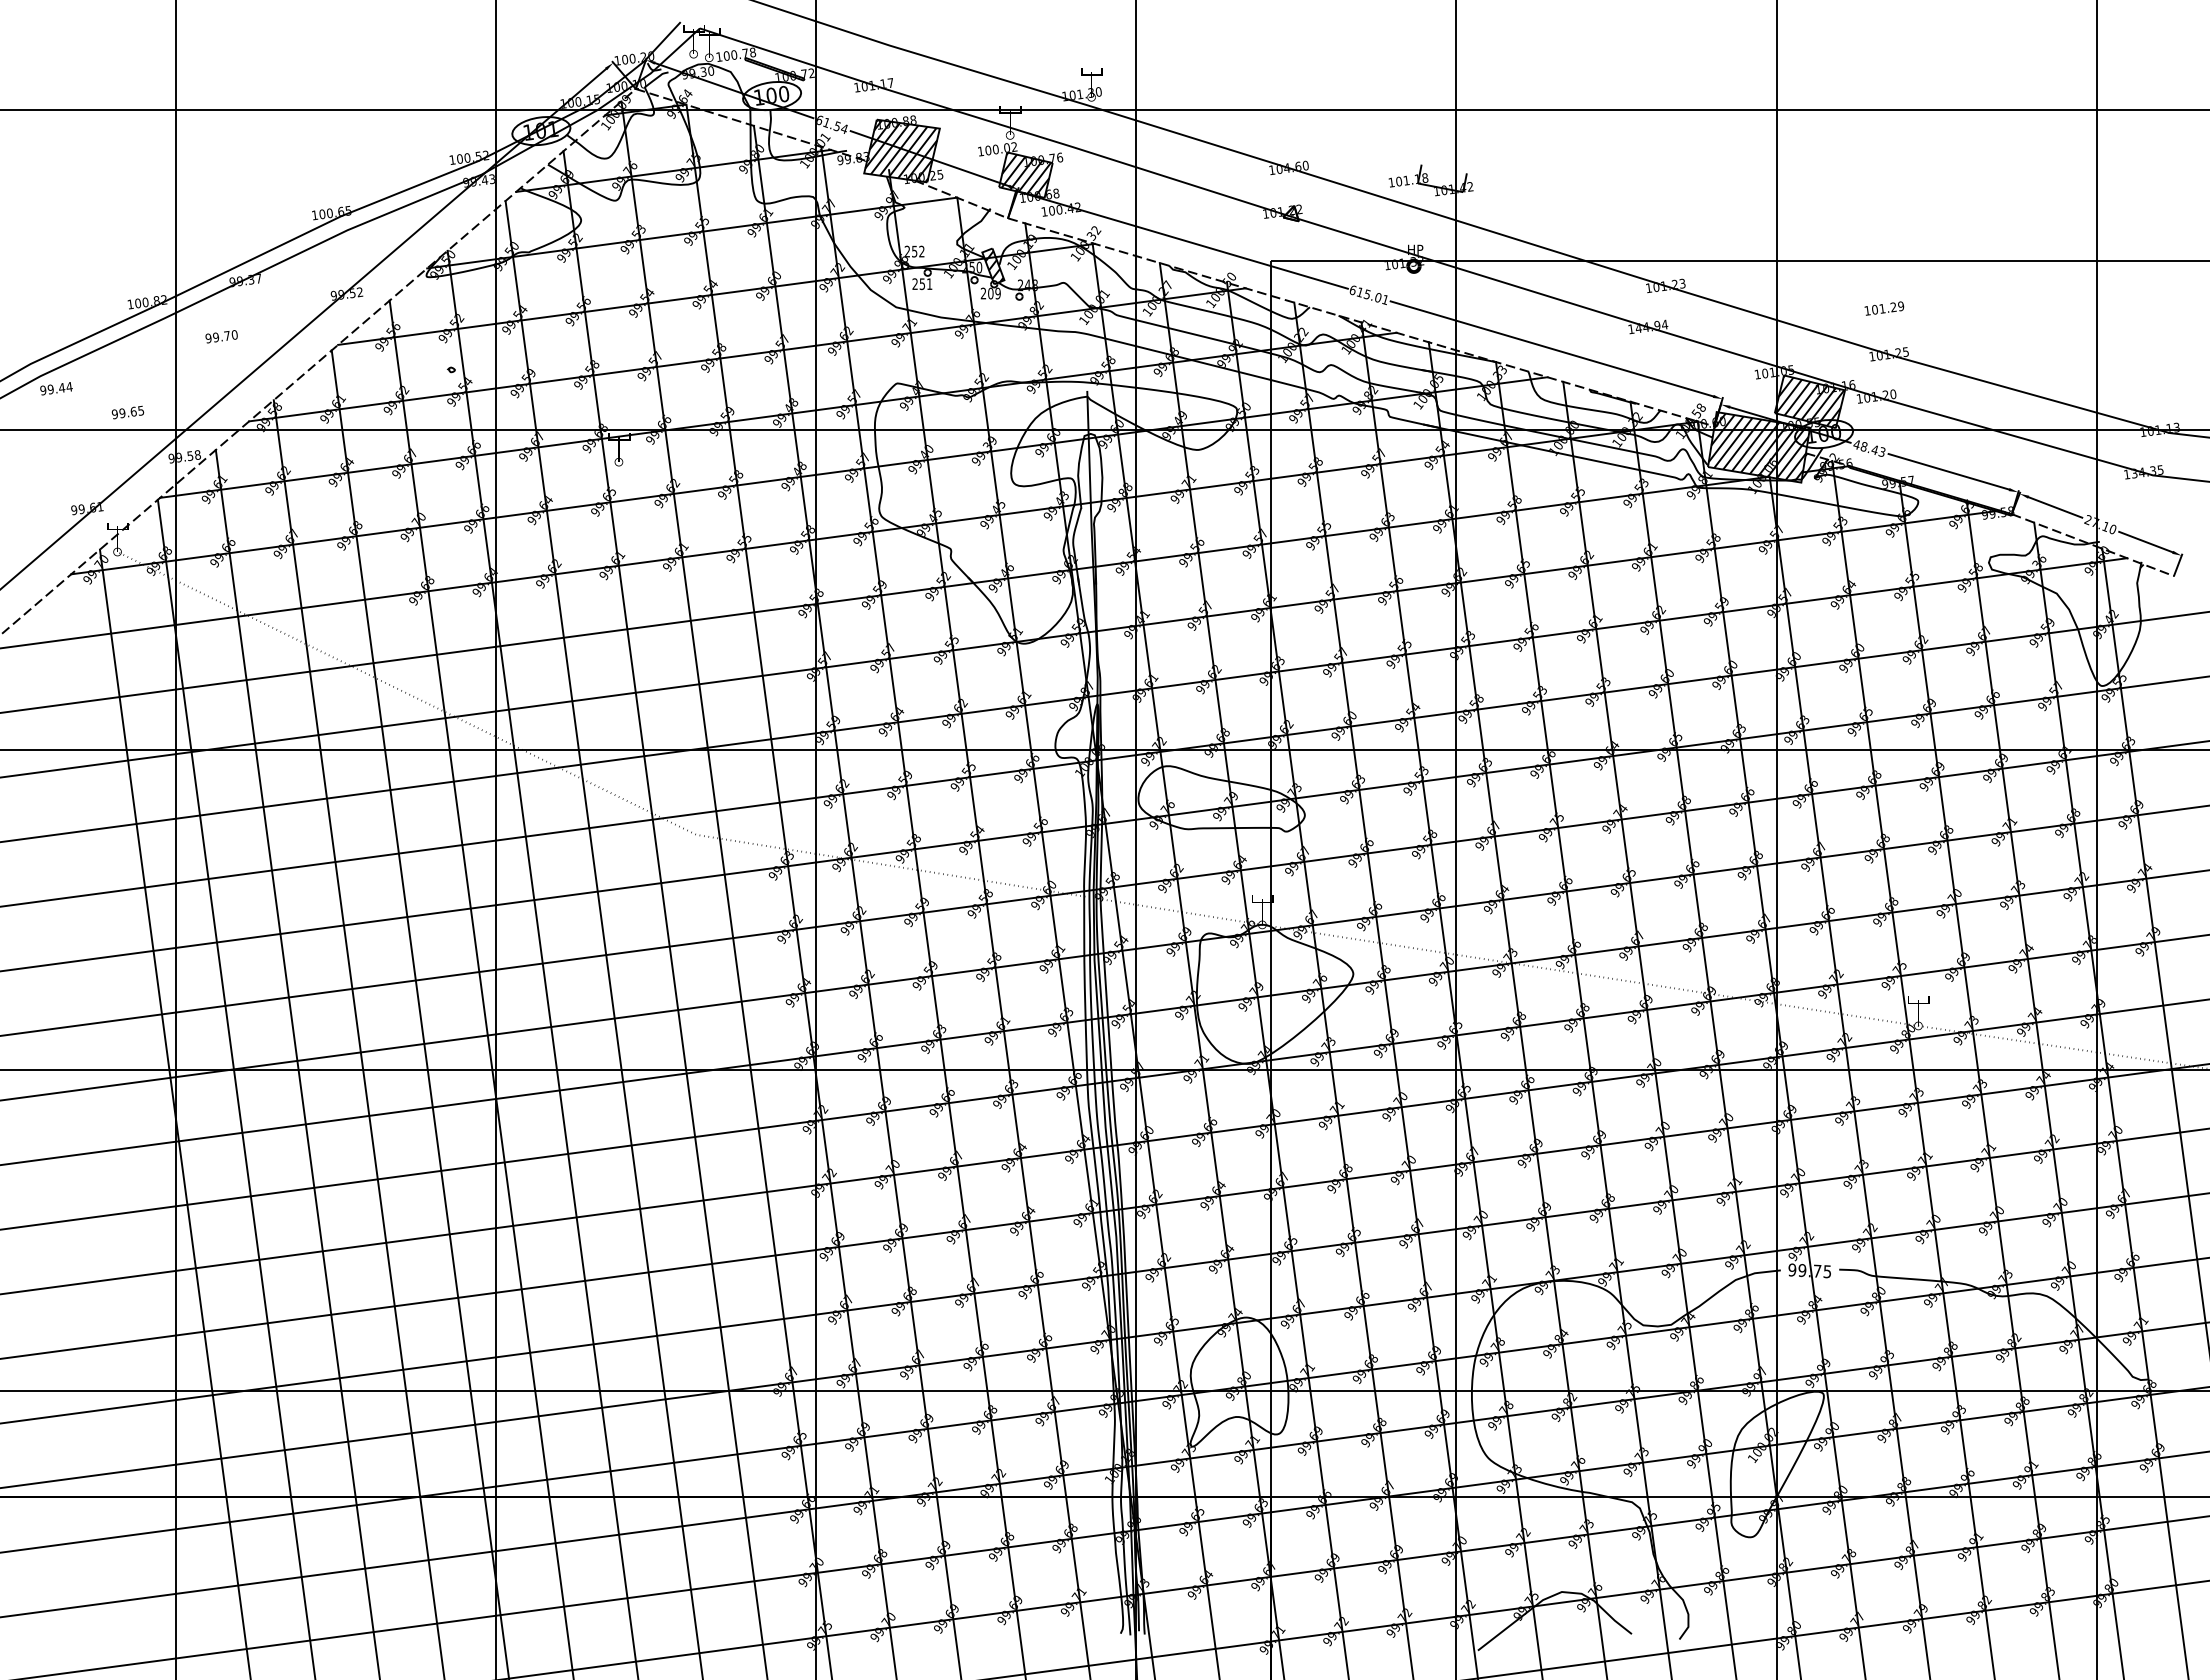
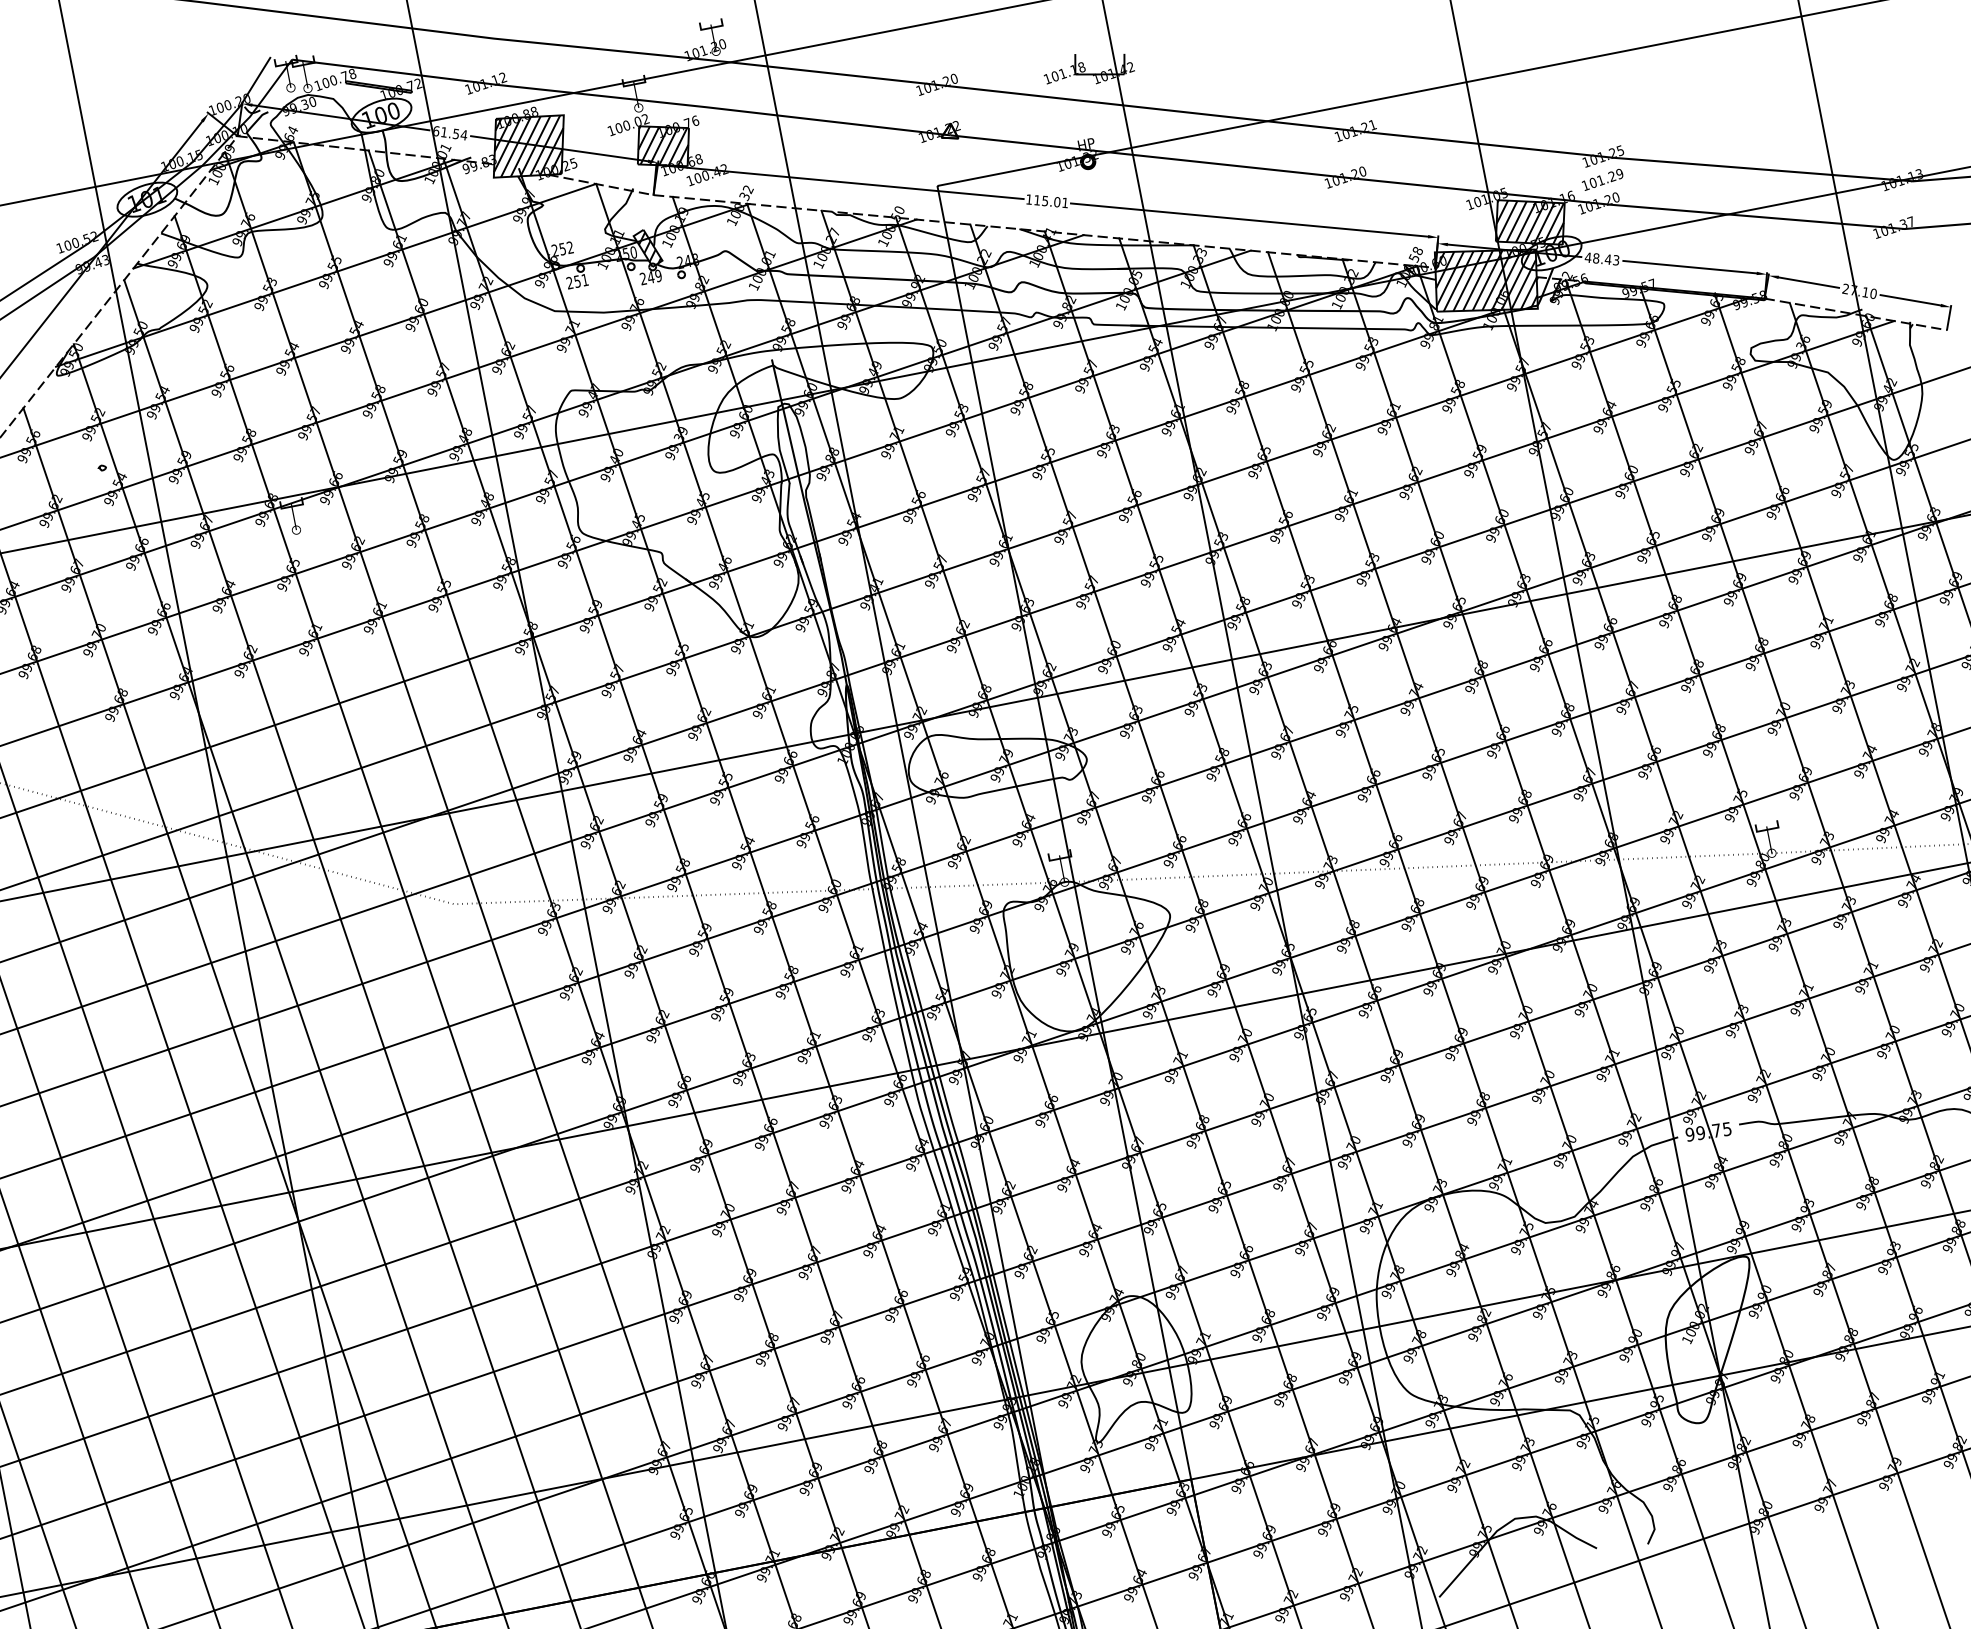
text: (890, 83) -> (502, 78), 101.17 -> 101.12
text: (1091, 92) -> (715, 46), 101.30 -> 101.20
text: (1292, 167) -> (940, 83), 104.60 -> 101.20
text: (1682, 283) -> (1372, 124), 101.23 -> 101.21
text: (1352, 290) -> (1028, 199), 615.01 -> 115.01
text: (990, 293) -> (650, 277), 209 -> 249
text: (1884, 308) -> (1602, 179), moved
text: (1651, 326) -> (1349, 176), 144.94 -> 101.20
text: (2147, 471) -> (1897, 226), 134.35 -> 101.37

